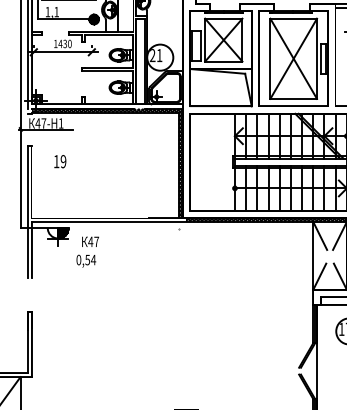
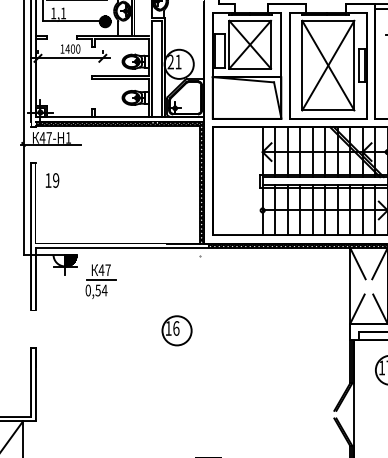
text: (64, 43) -> (72, 48), 1430 -> 1400
text: (60, 161) -> (52, 180), moved
line: (90, 251) -> (101, 280), added
part: (157, 295) -> (176, 330), added

